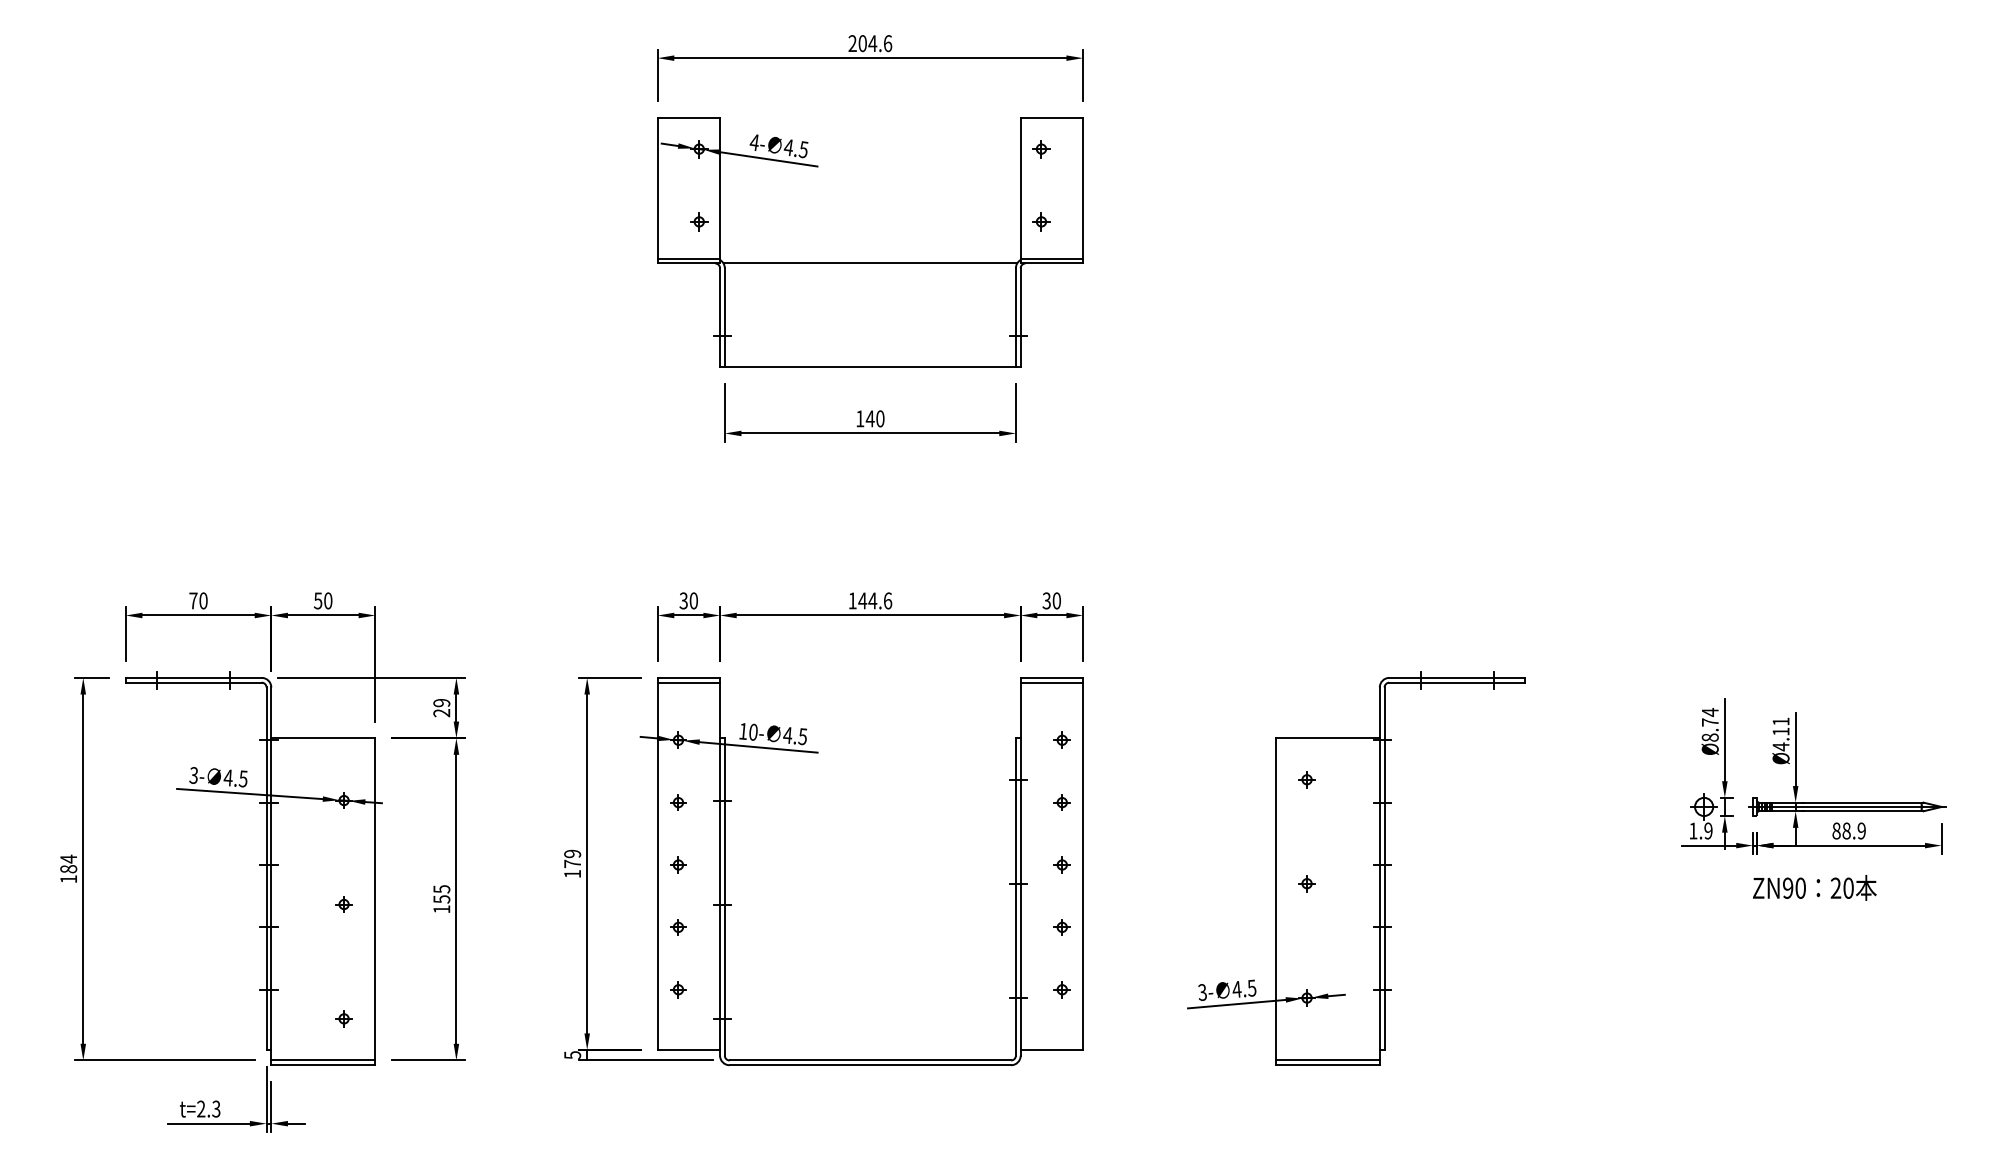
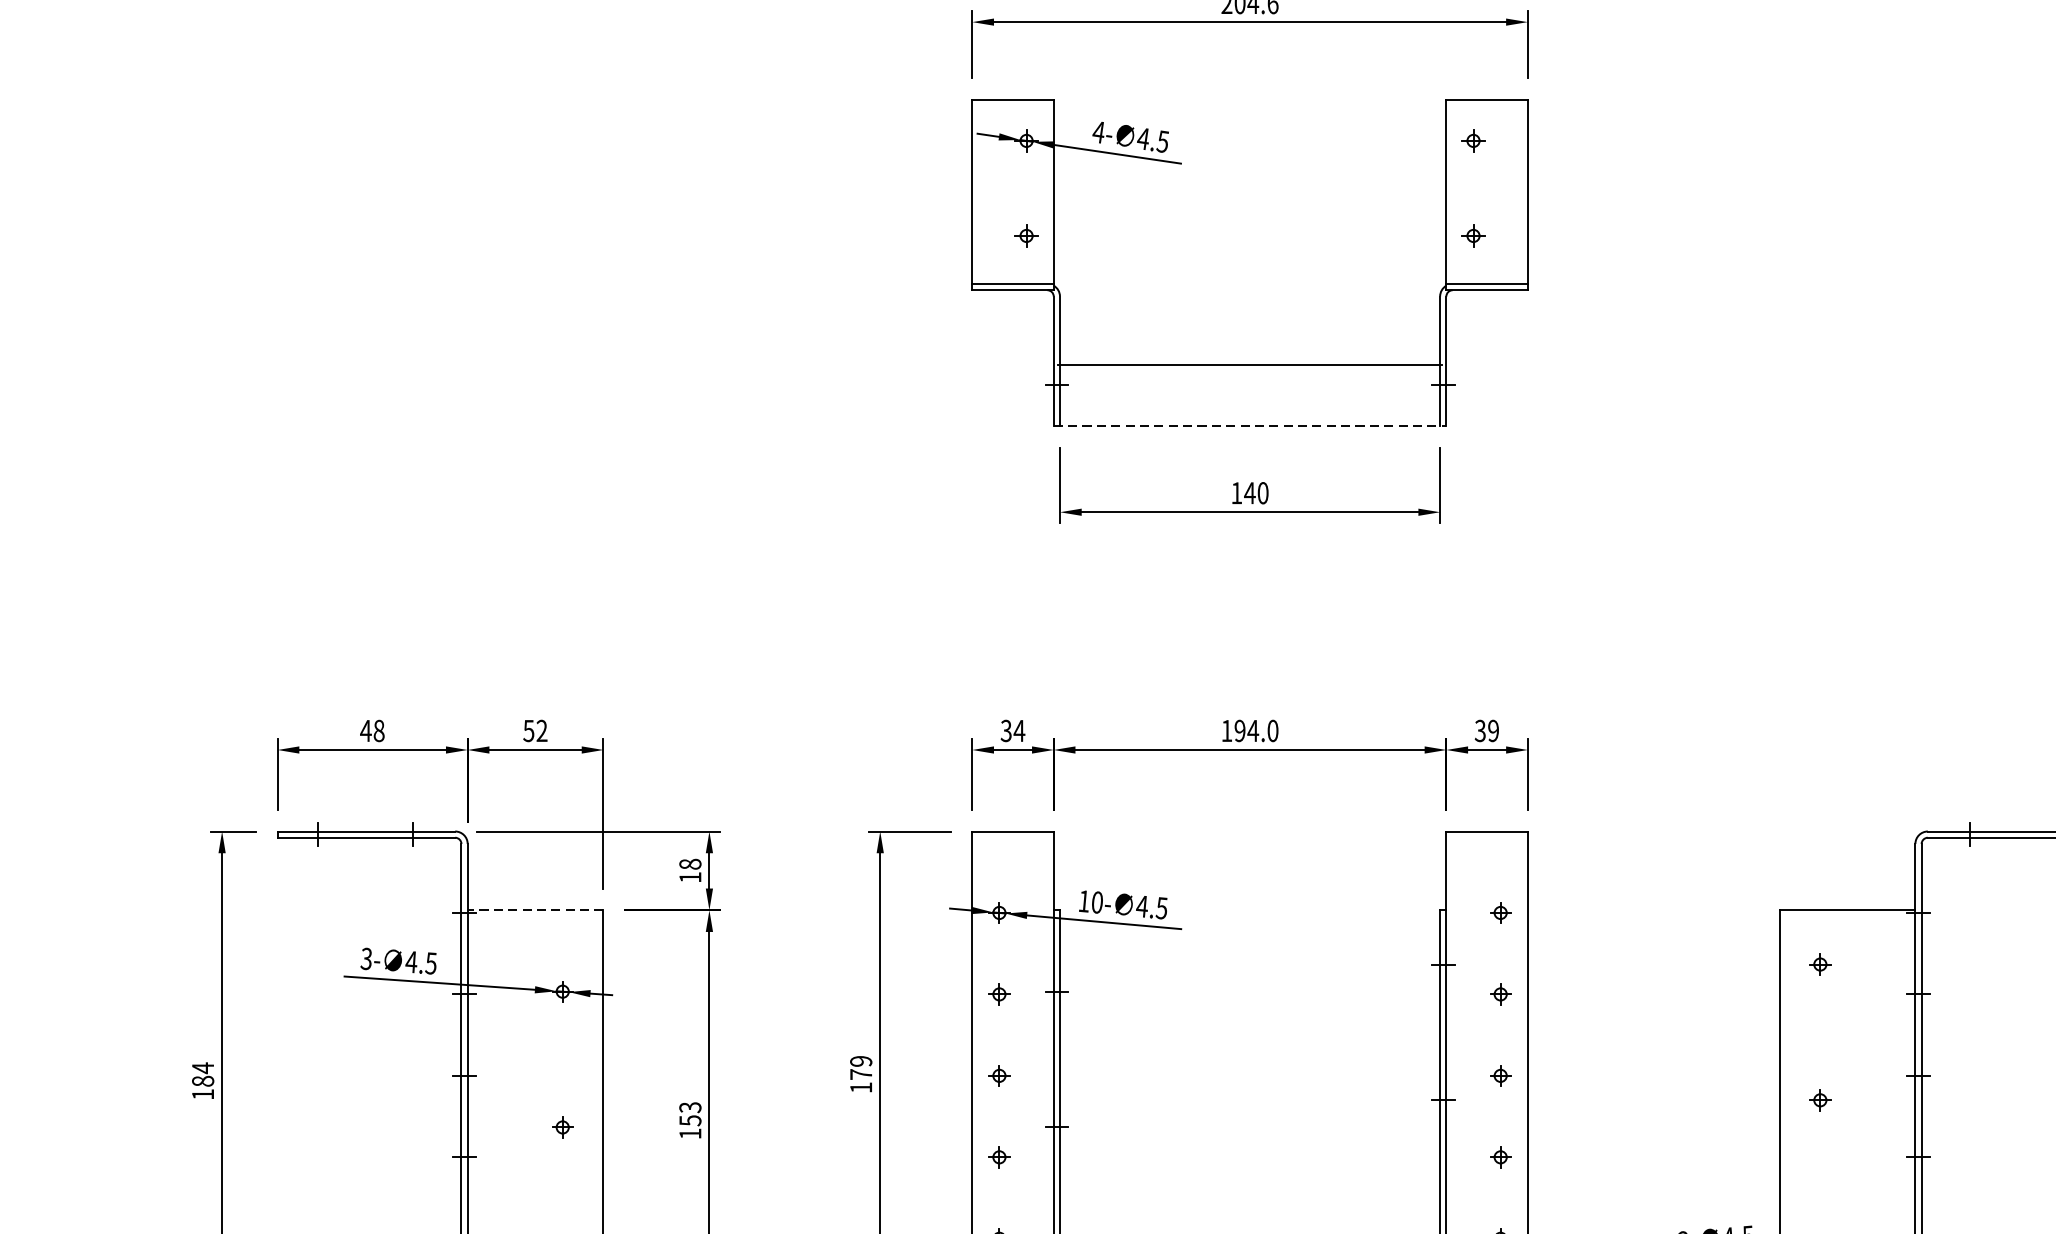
line: (870, 263) -> (1250, 364), moved
line: (870, 367) -> (1250, 426), solid -> dashed
text: (197, 600) -> (371, 730), 70 -> 48
text: (328, 600) -> (542, 730), 50 -> 52
text: (693, 600) -> (1019, 730), 30 -> 34
text: (875, 600) -> (1256, 730), 144.6 -> 194.0
text: (1056, 600) -> (1493, 730), 30 -> 39
line: (688, 682) -> (1012, 837), removed
line: (1051, 682) -> (1486, 837), removed
text: (441, 707) -> (689, 870), 29 -> 18
line: (323, 738) -> (535, 910), solid -> dashed
text: (441, 888) -> (689, 1106), 155 -> 153

